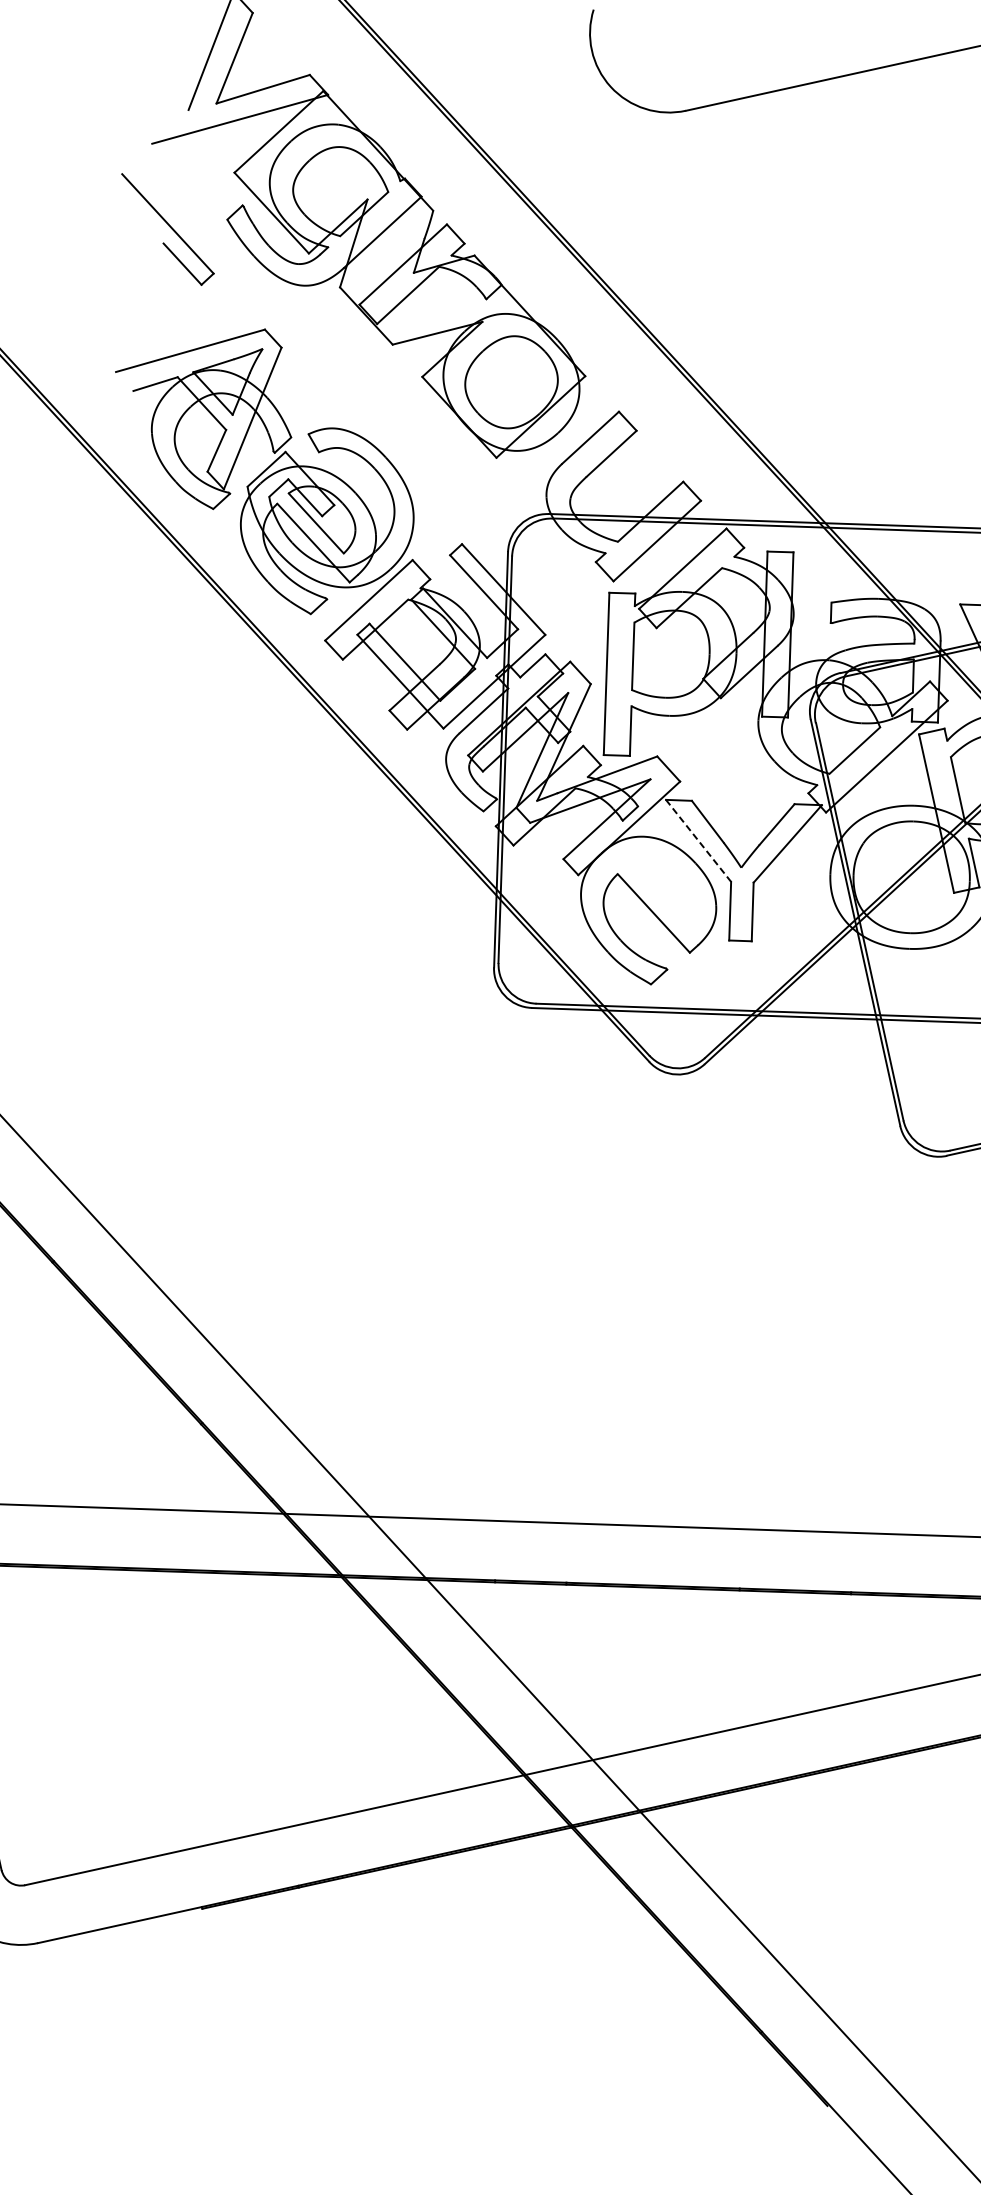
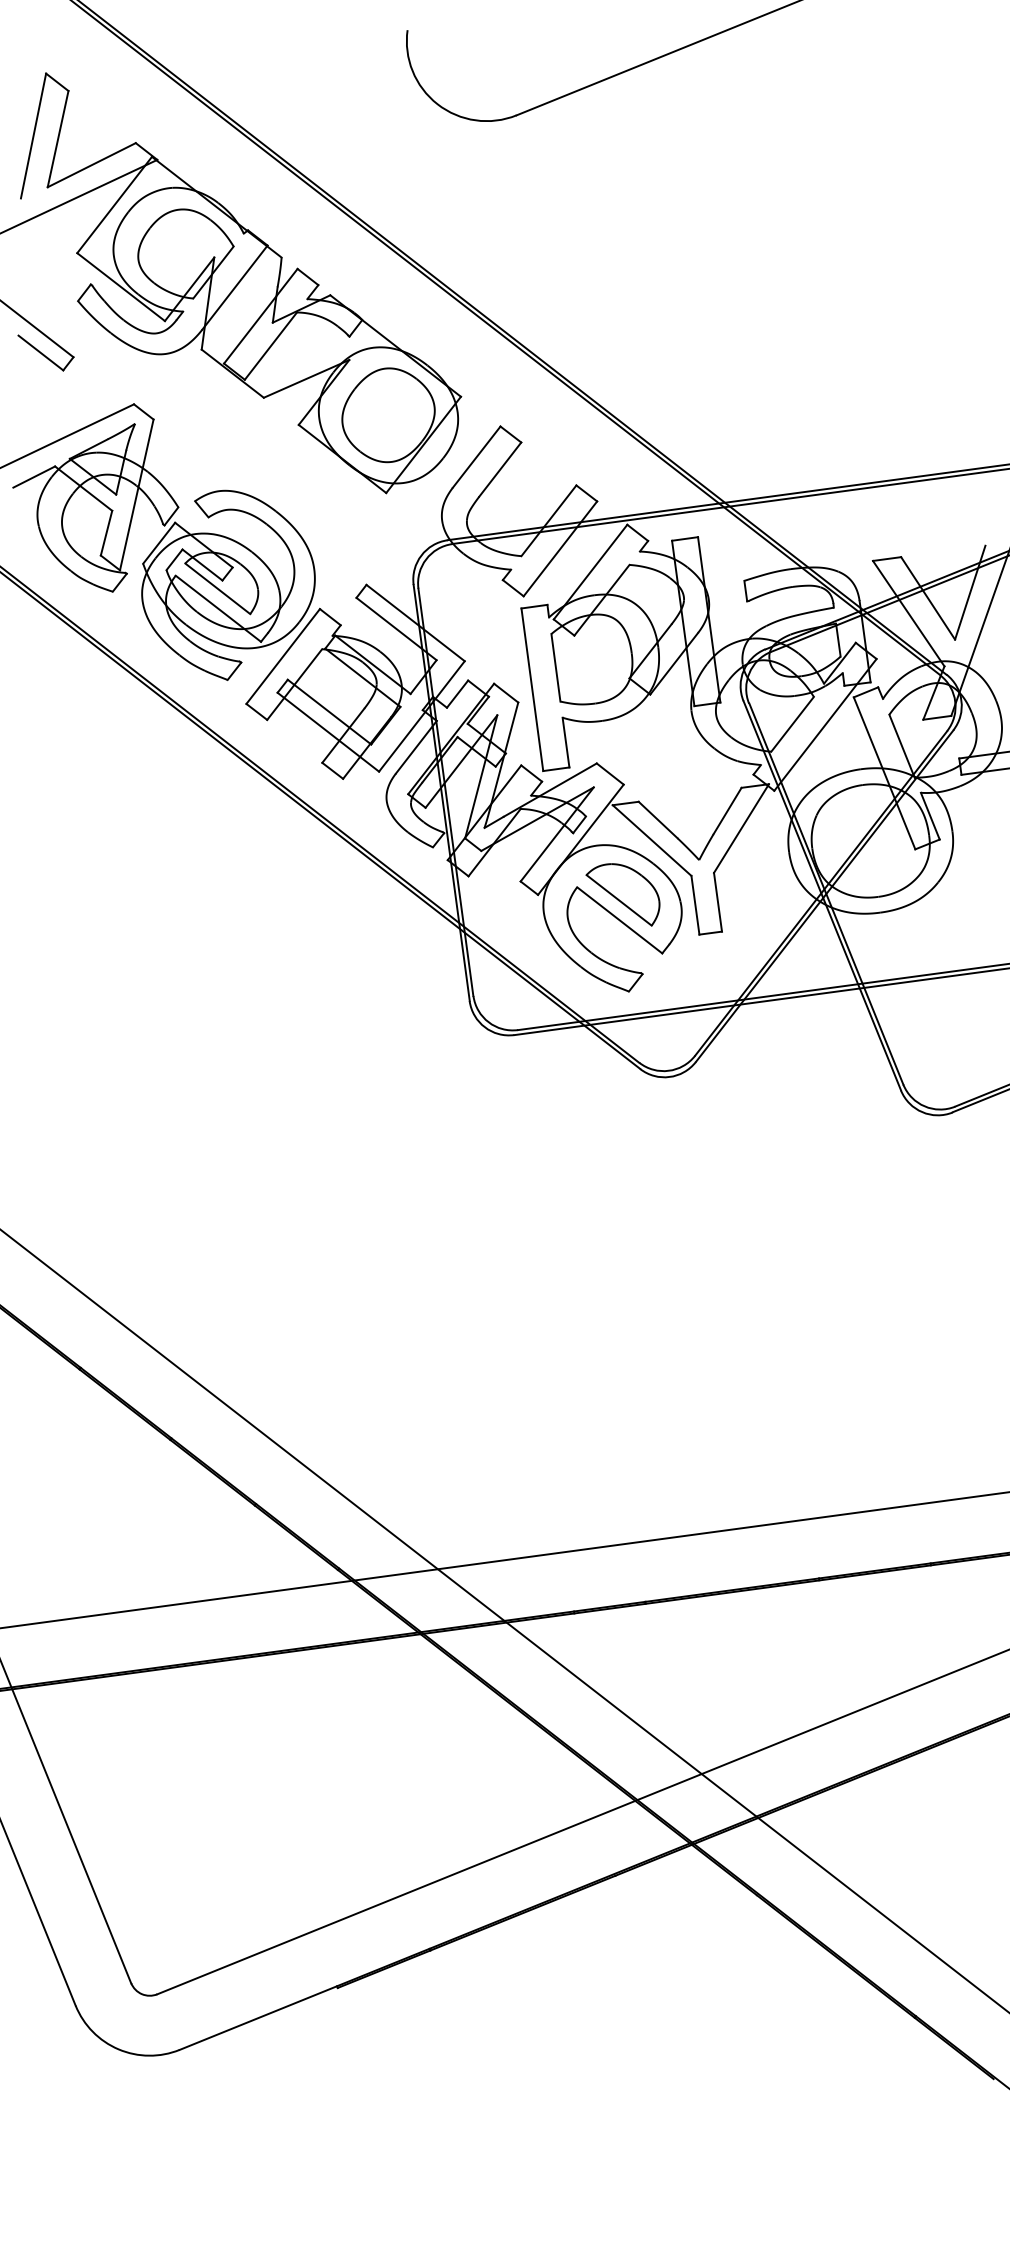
line: (698, 840) -> (652, 840), dashed -> solid
part: (660, 888) -> (622, 894), added

